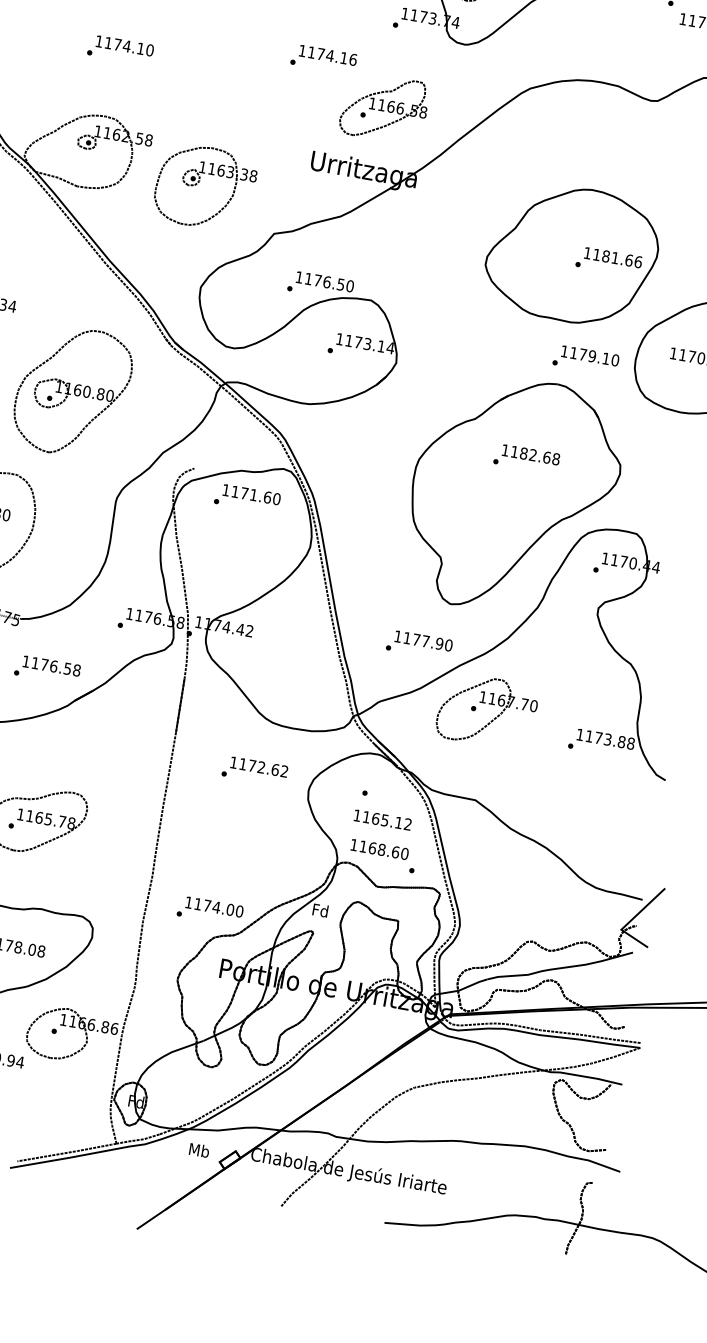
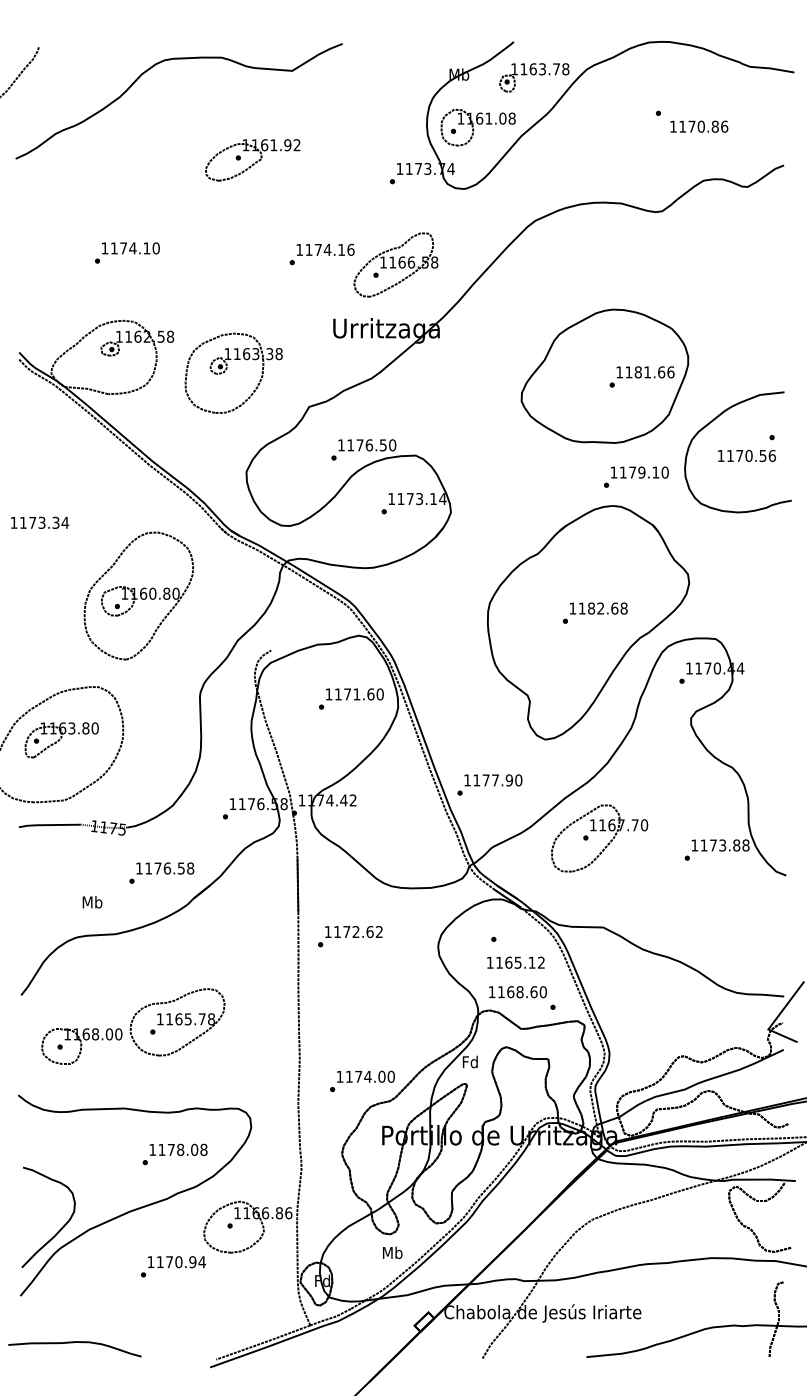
text: (323, 59) -> (321, 254), moved
text: (526, 458) -> (594, 612), moved
text: (247, 498) -> (351, 698), moved
text: (419, 644) -> (489, 784), moved
text: (255, 770) -> (350, 936), moved
text: (199, 1150) -> (392, 1252), moved

